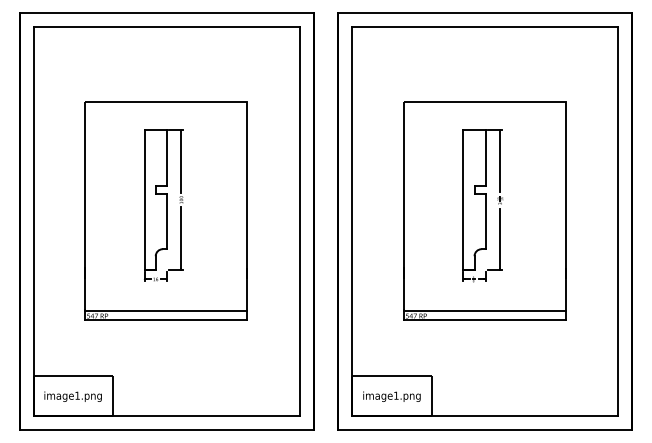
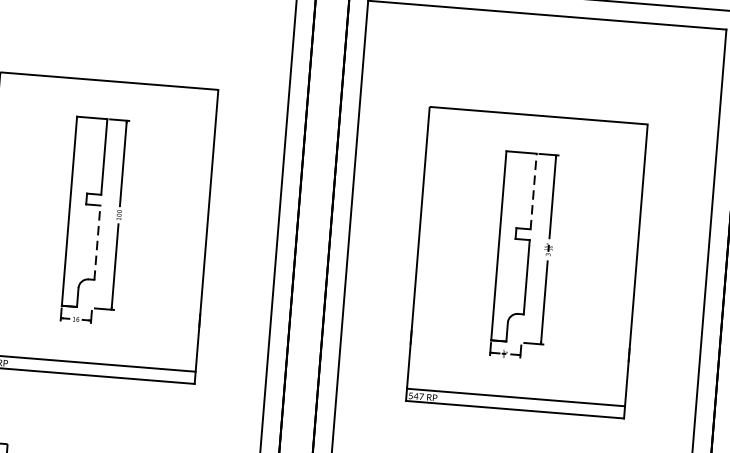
line: (485, 157) -> (533, 190), solid -> dashed
line: (166, 221) -> (96, 242), solid -> dashed

